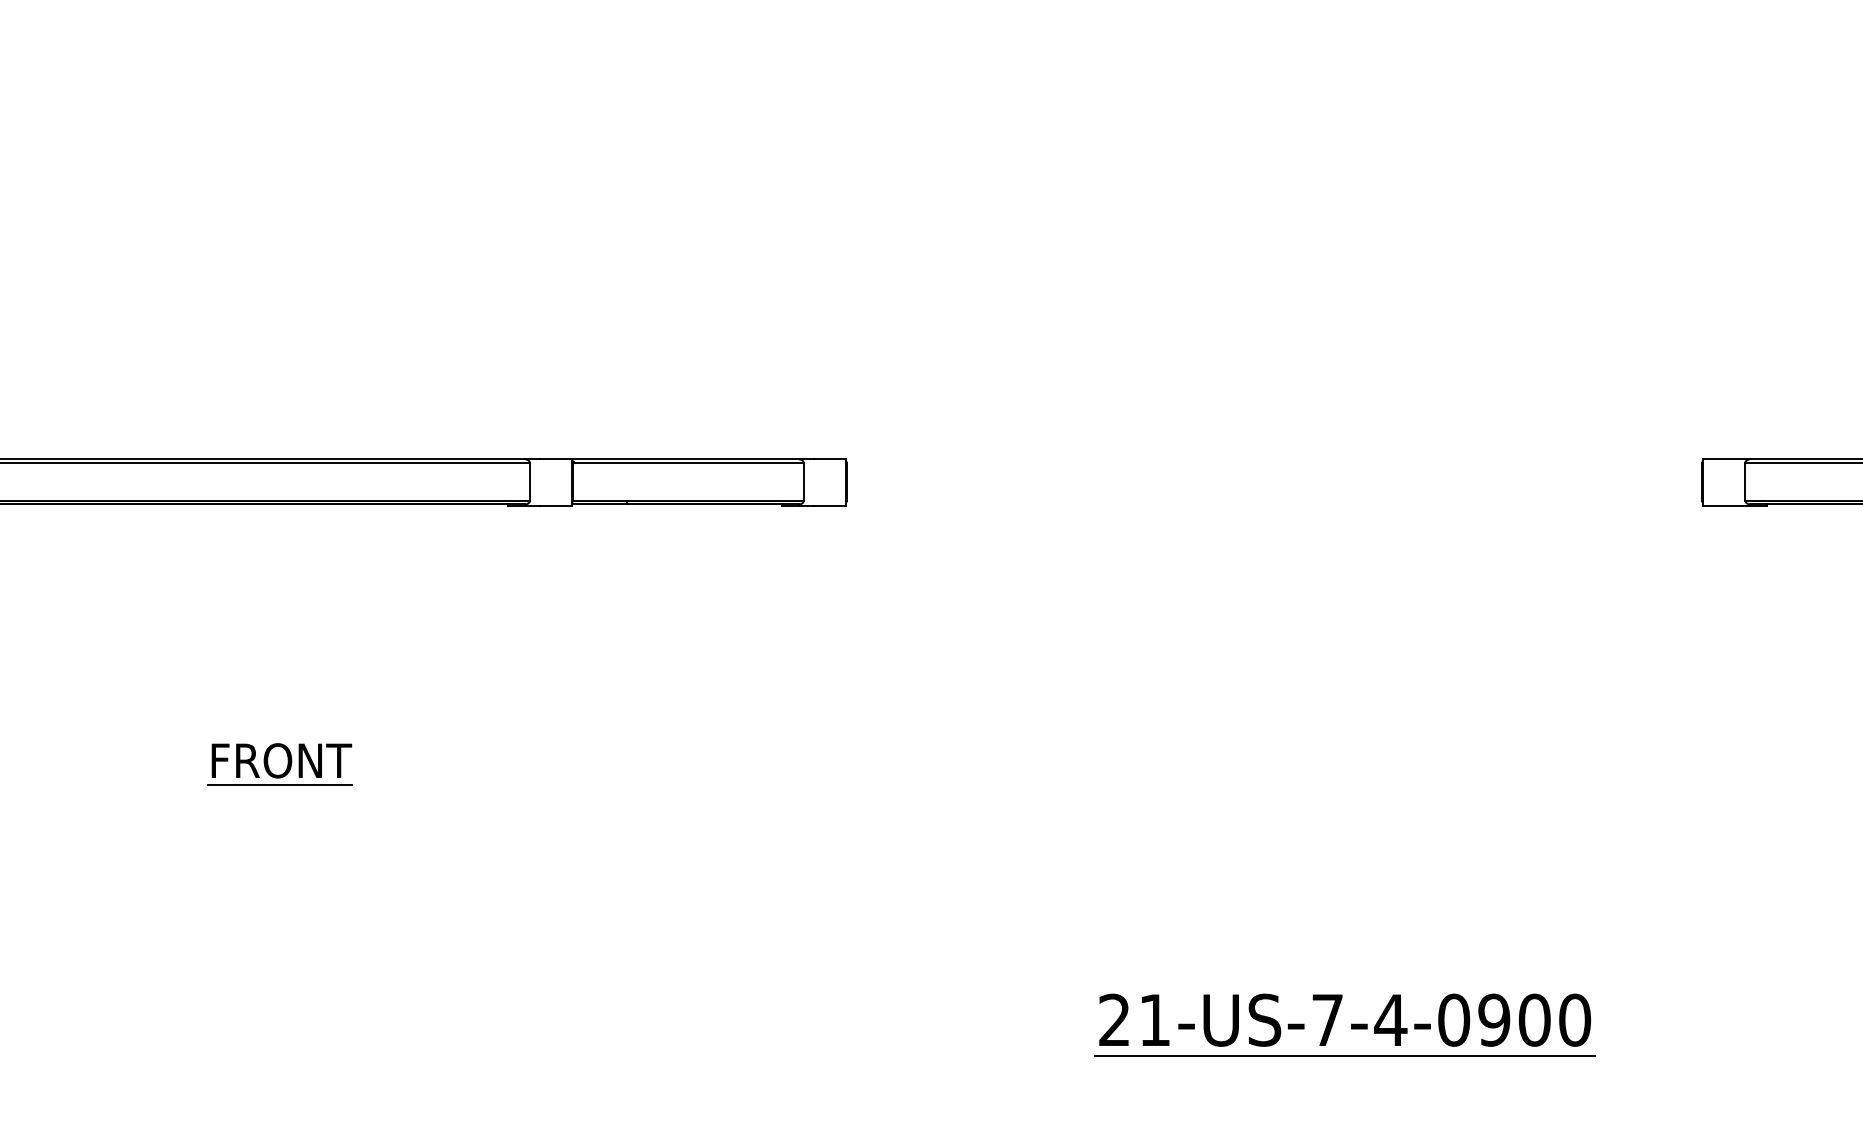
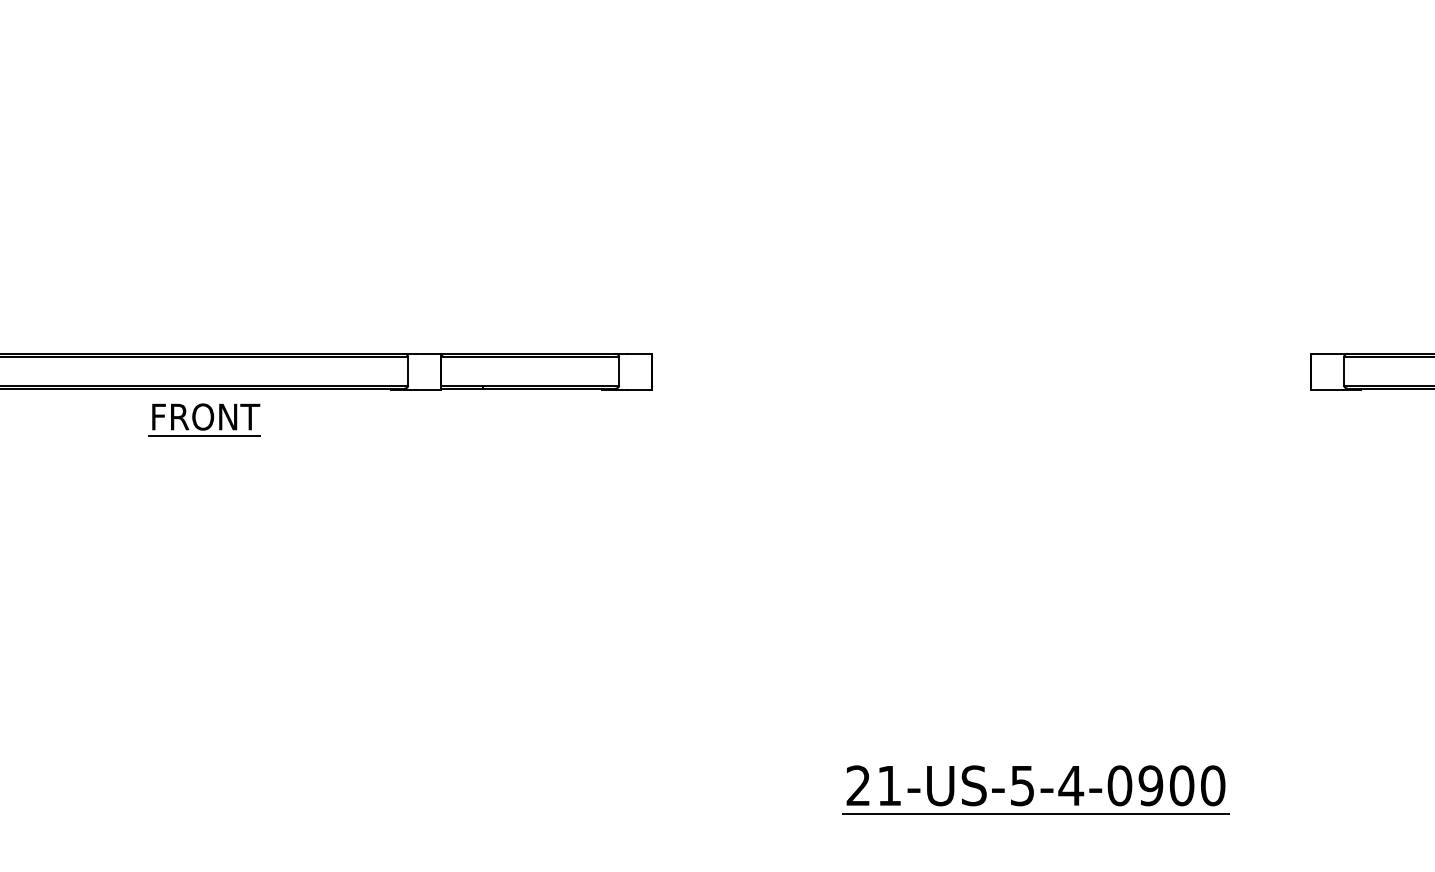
part: (279, 764) -> (204, 419), moved
text: (1327, 1021) -> (1022, 786), 21-US-7-4-0900 -> 21-US-5-4-0900

